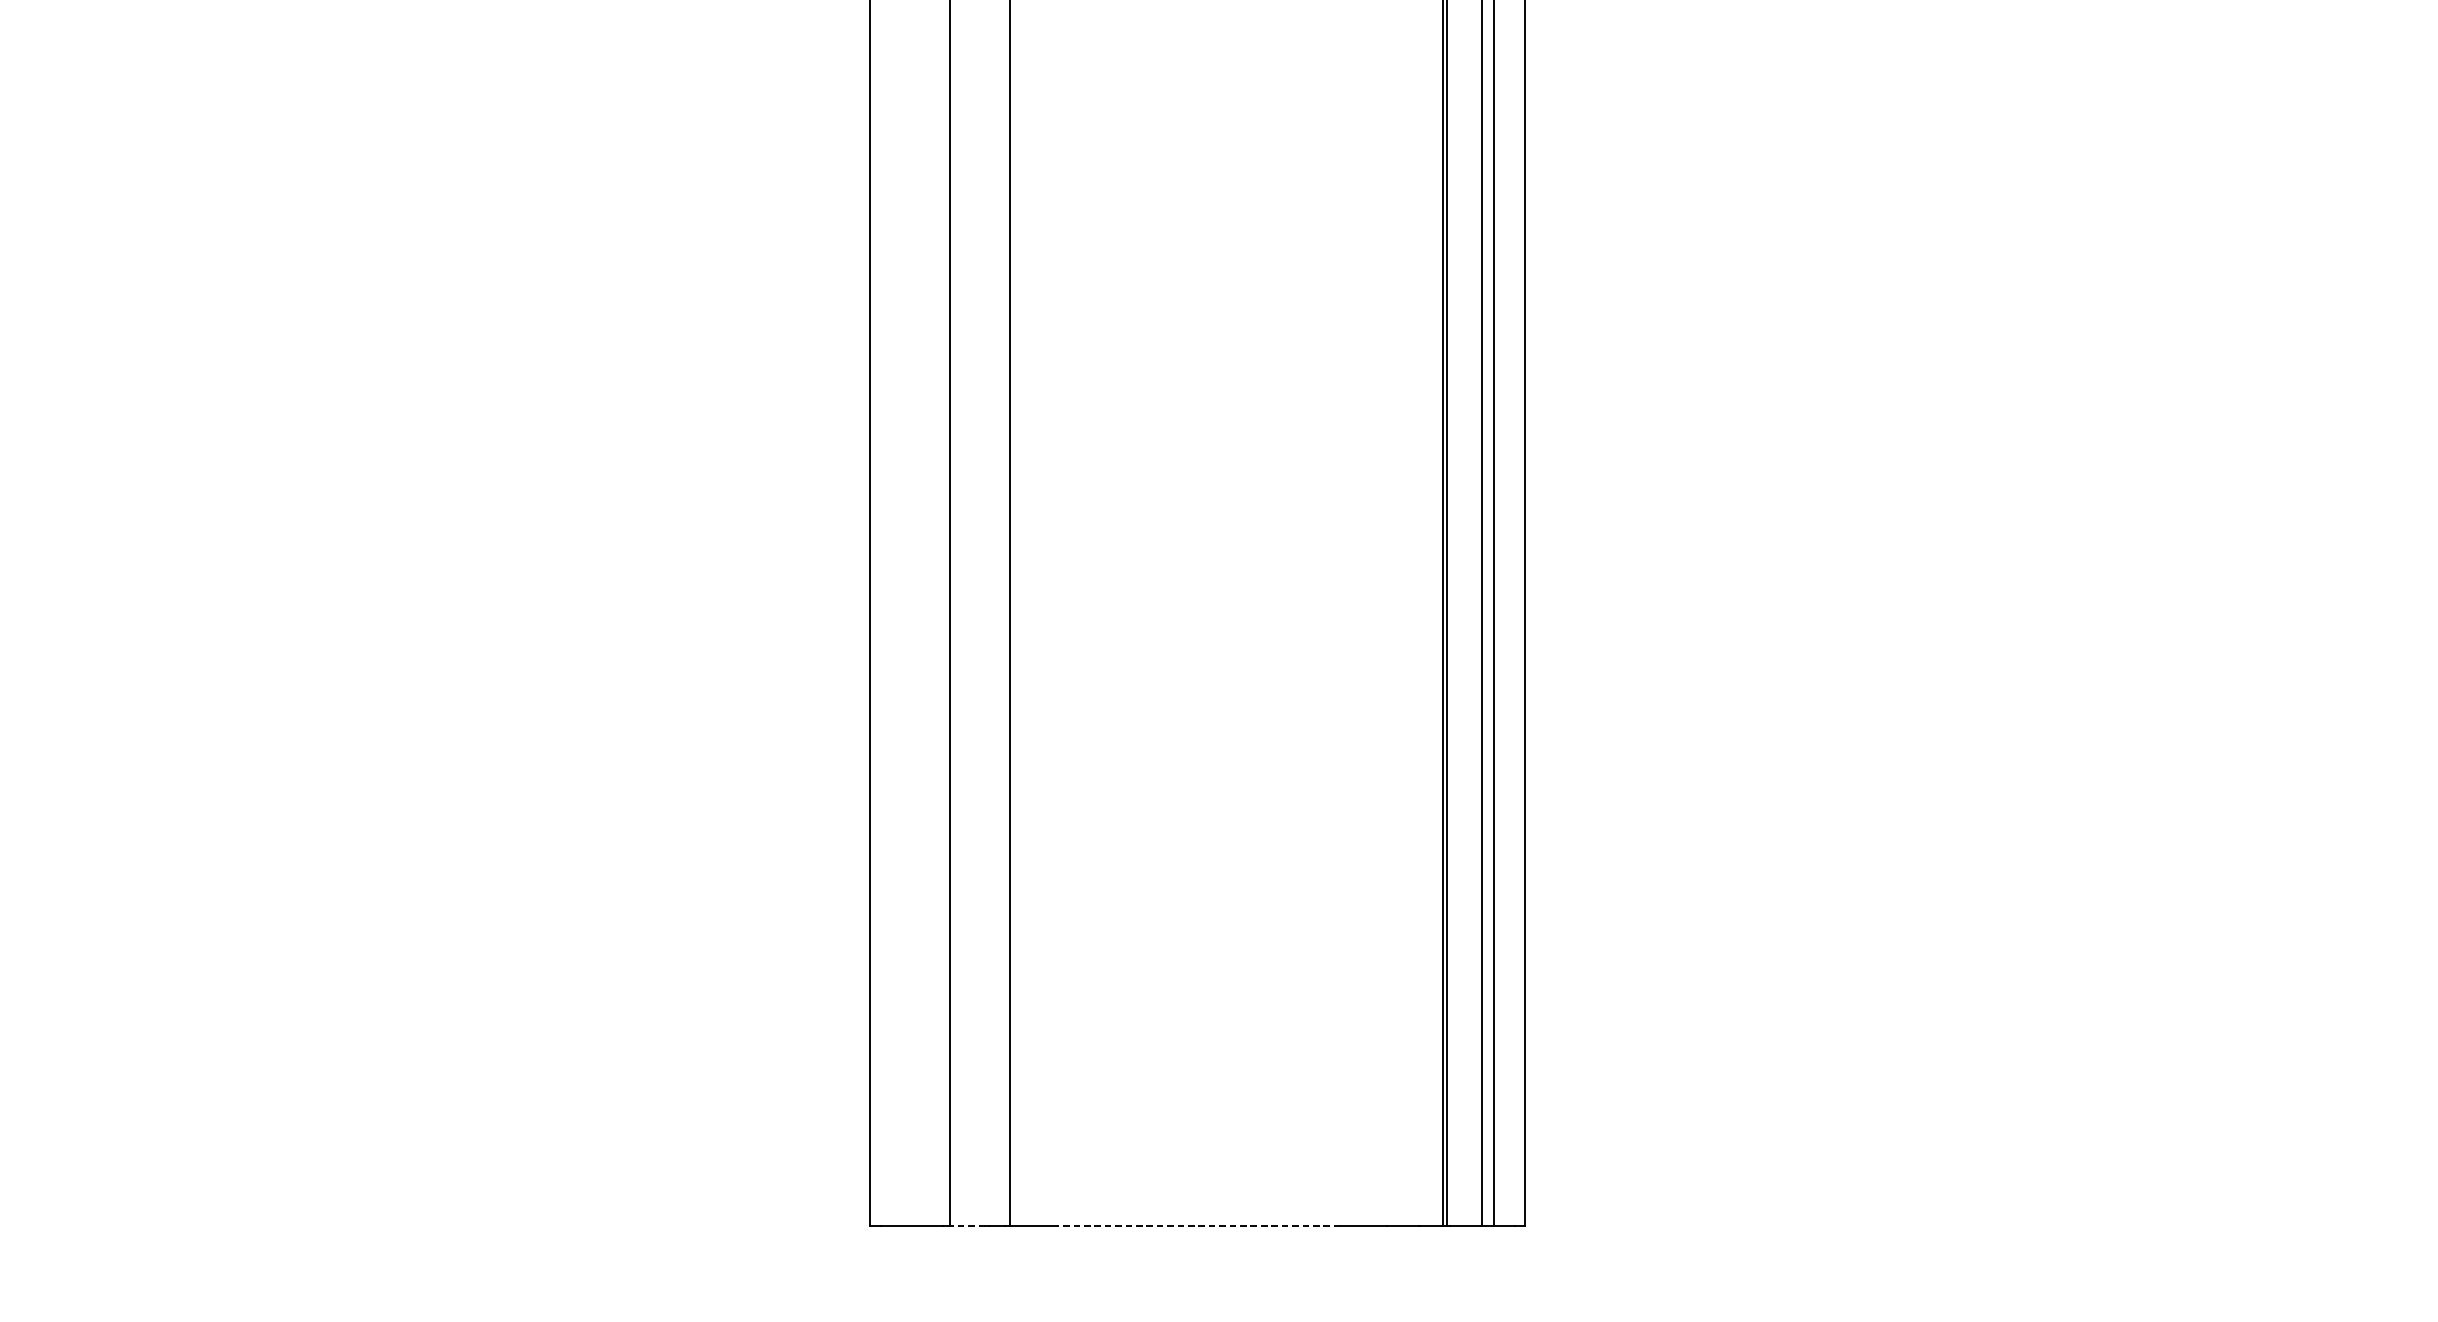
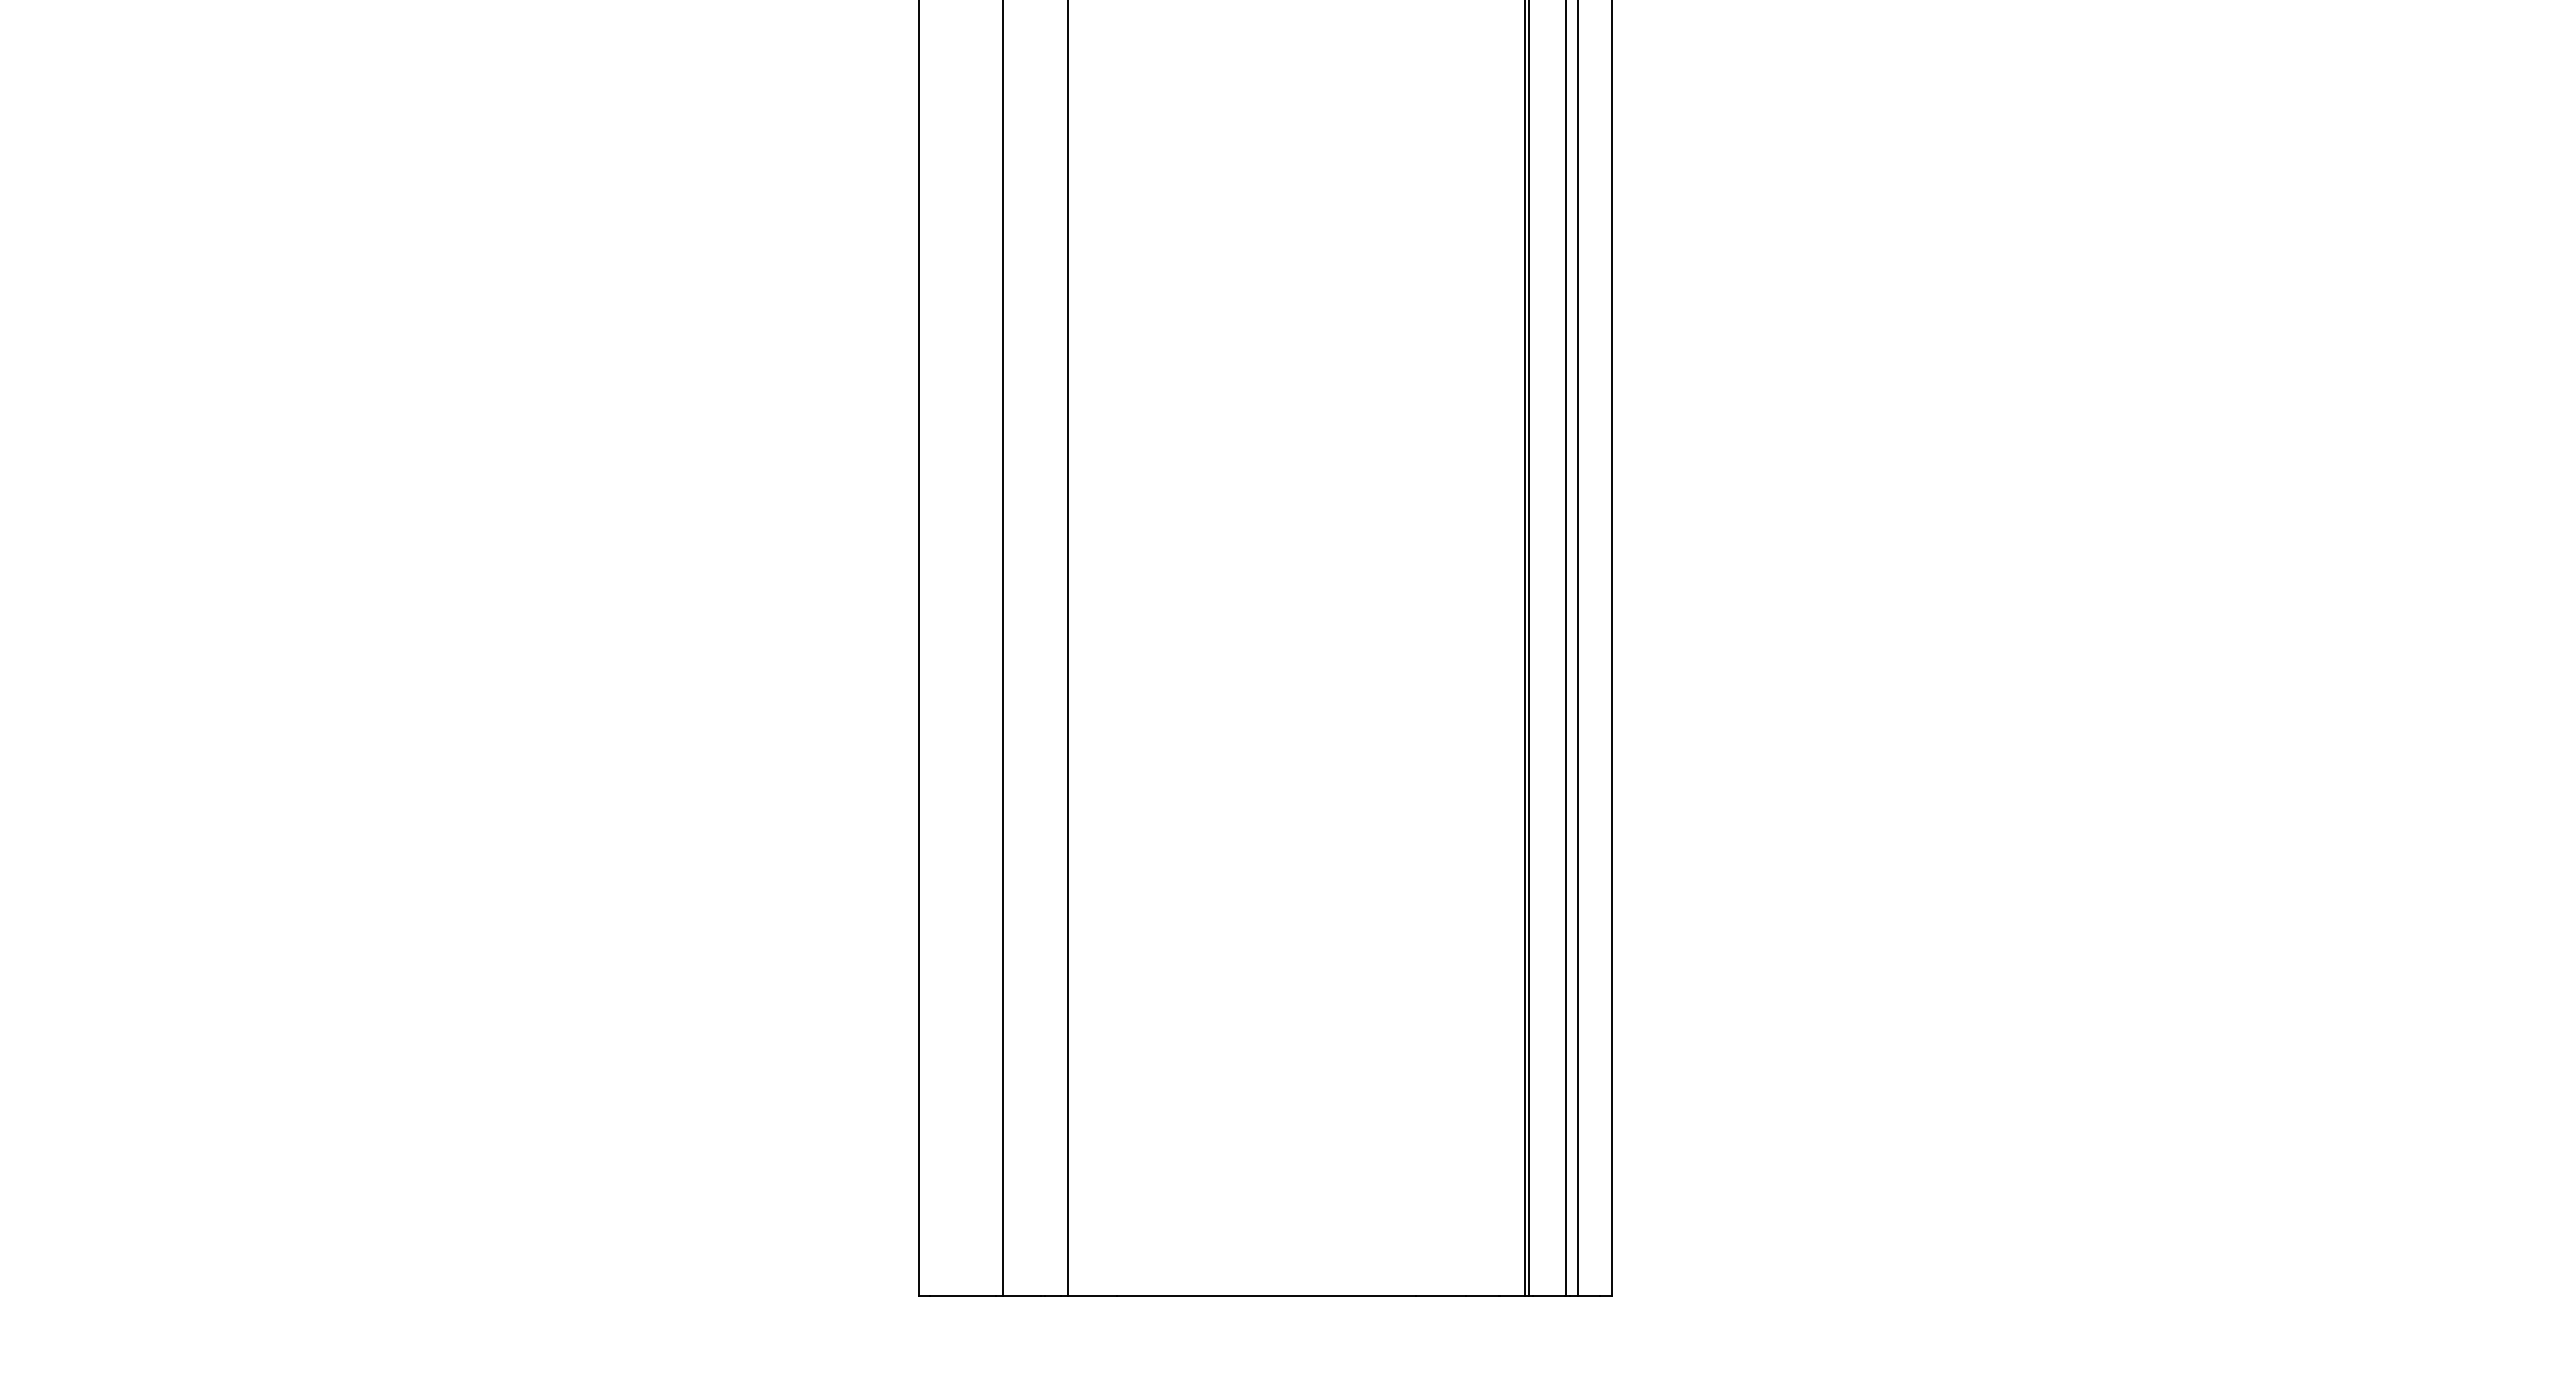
line: (967, 1226) -> (1022, 1295), dashed -> solid
line: (1198, 1226) -> (1266, 1295), dashed -> solid

